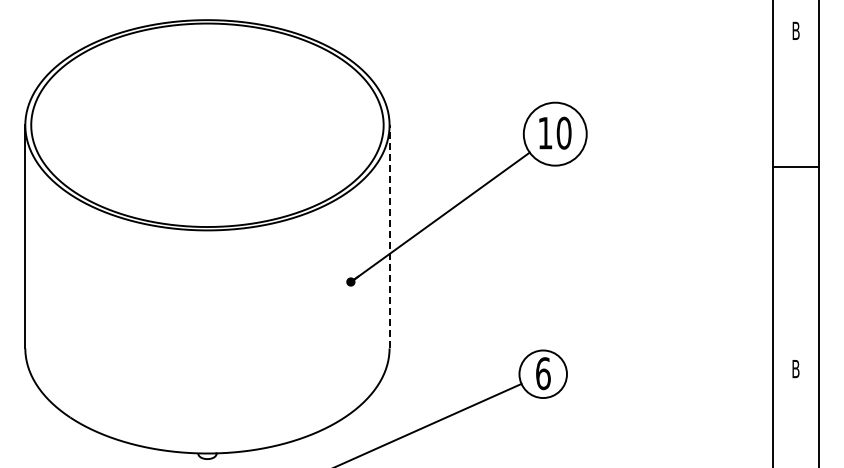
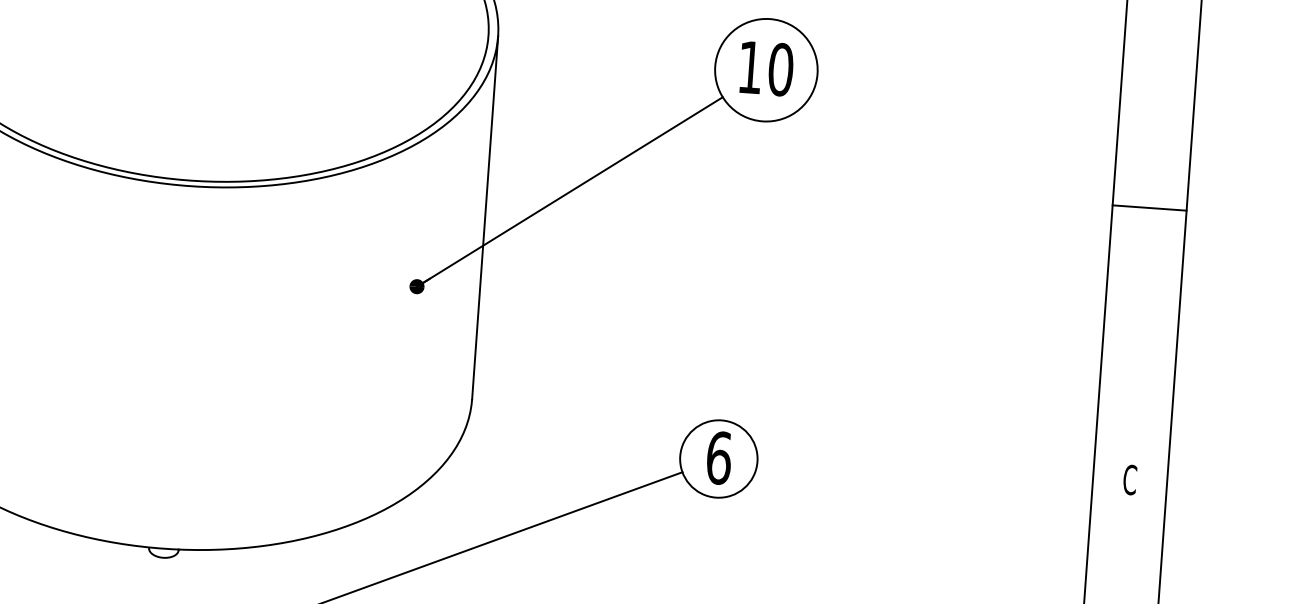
line: (795, 166) -> (1148, 207), moved
line: (389, 236) -> (485, 217), dashed -> solid
text: (795, 368) -> (1129, 479), B -> C

